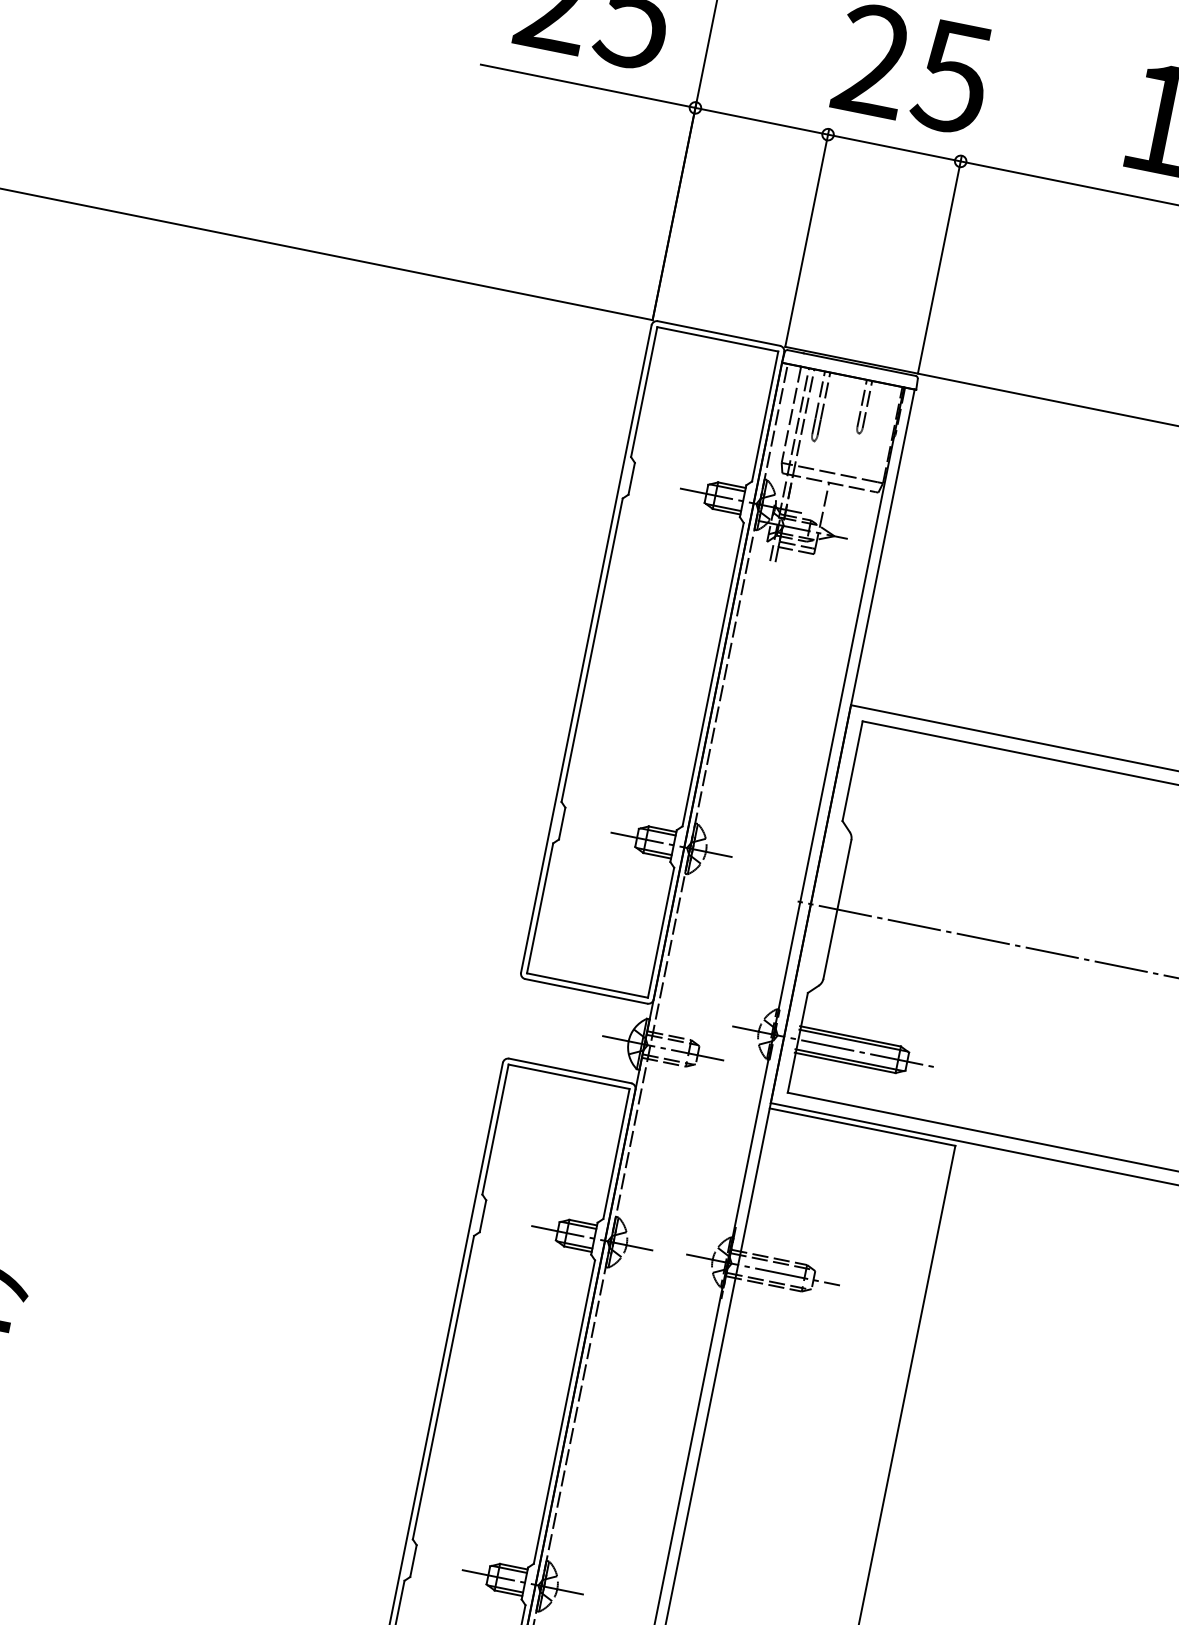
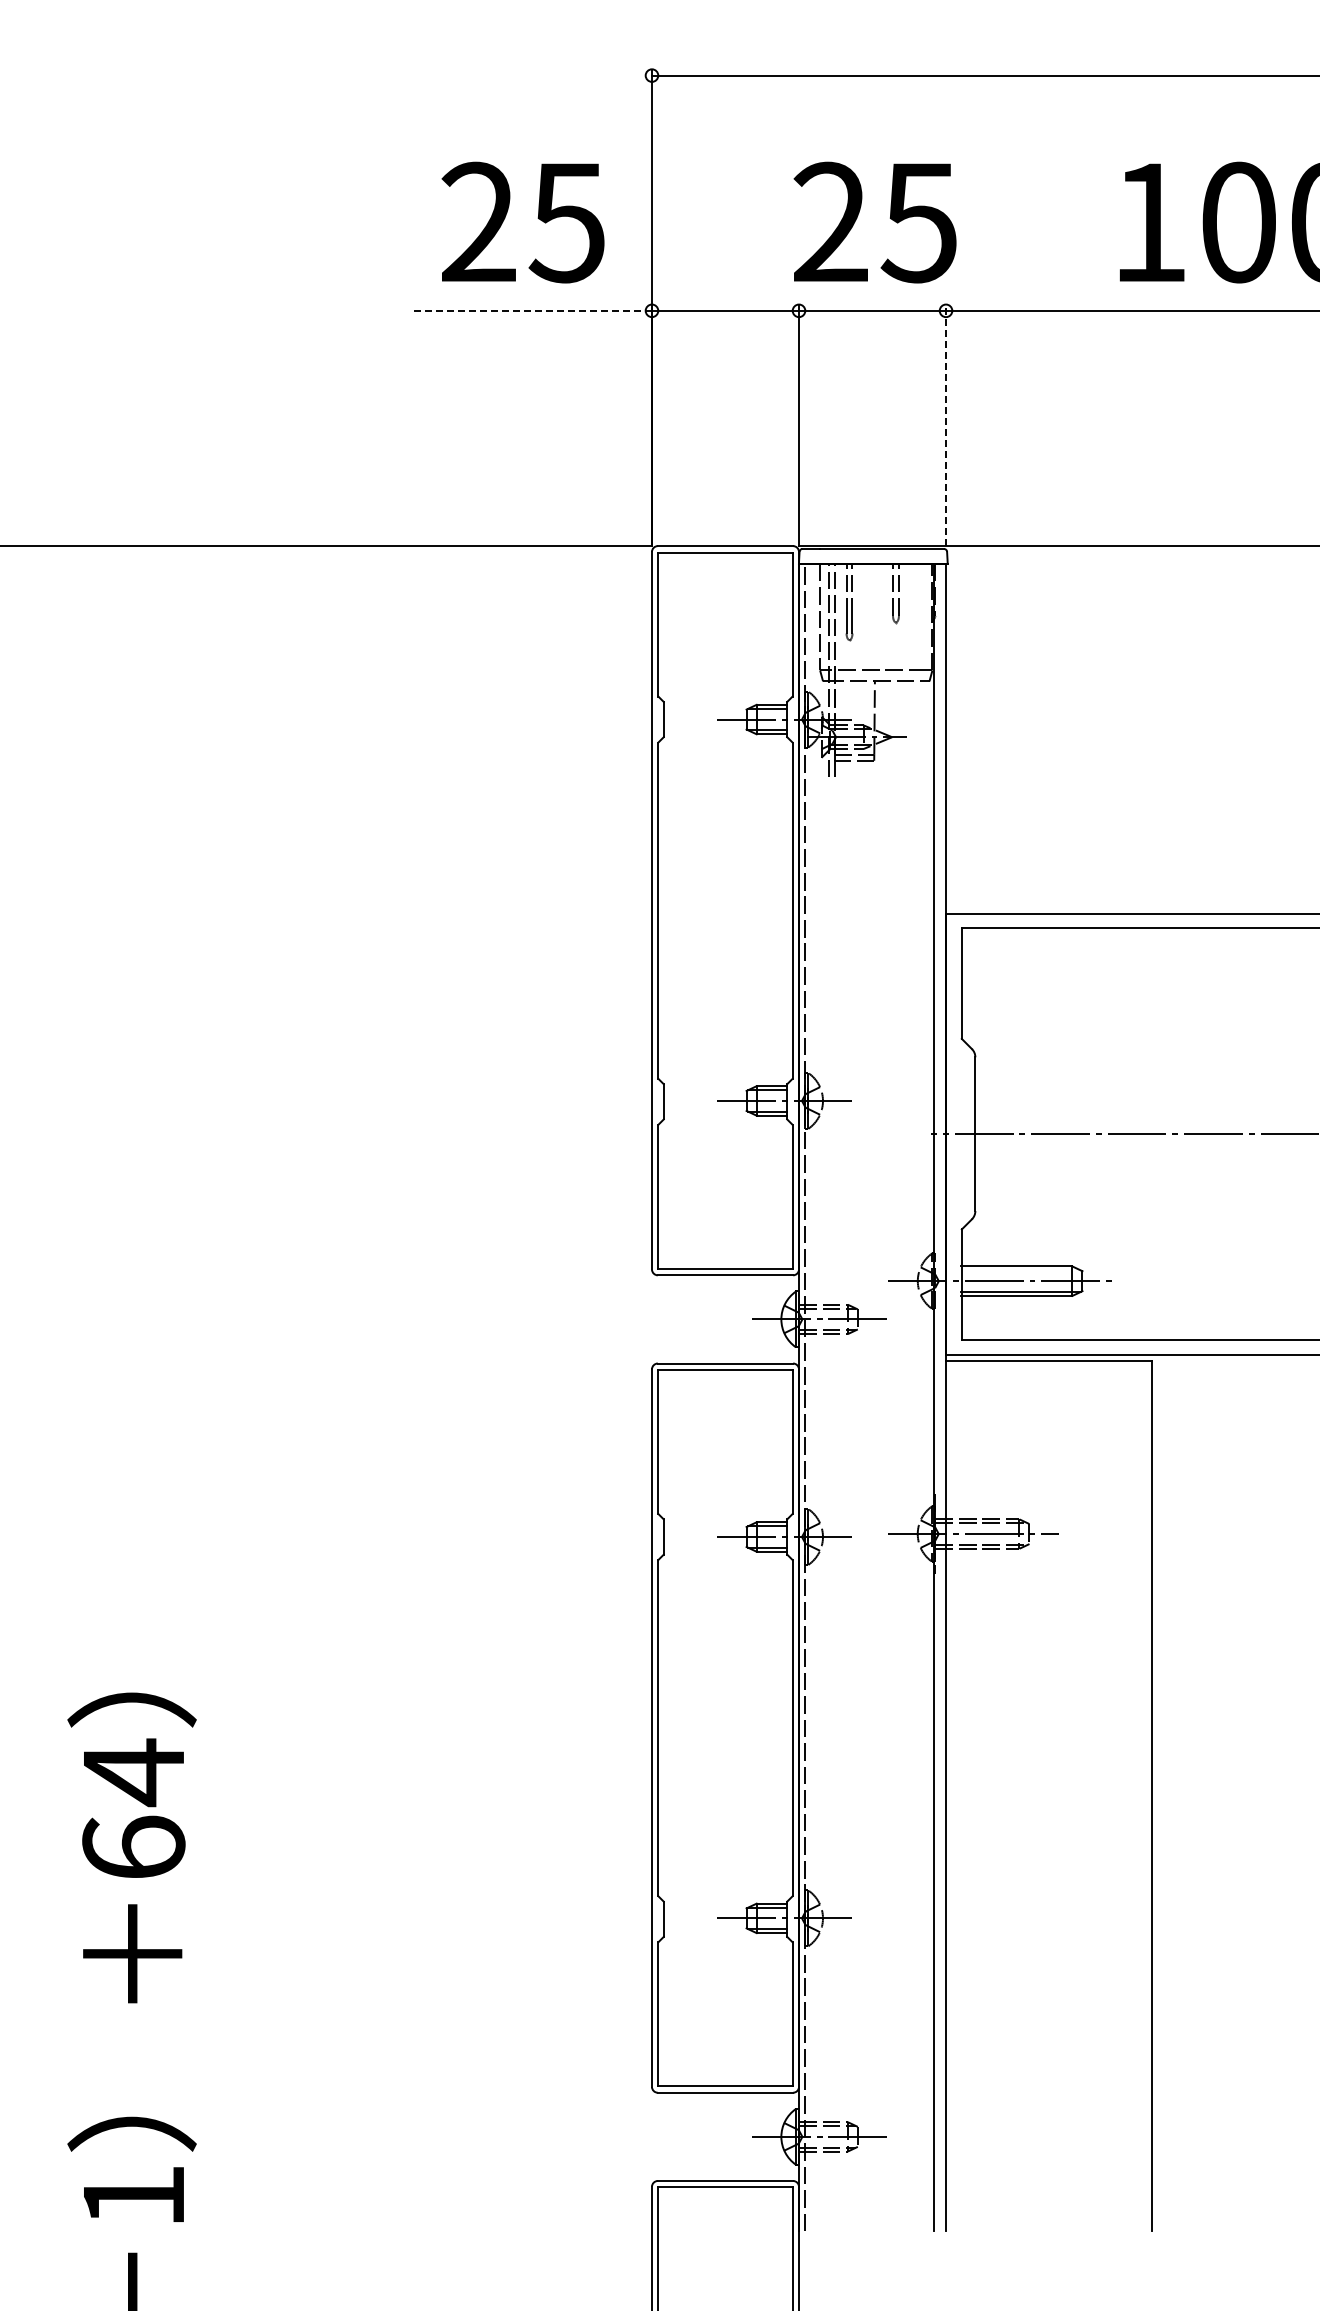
line: (588, 86) -> (533, 310), solid -> dashed
line: (940, 264) -> (946, 425), solid -> dashed
line: (853, 1040) -> (1020, 1270), removed

